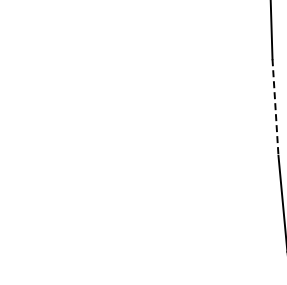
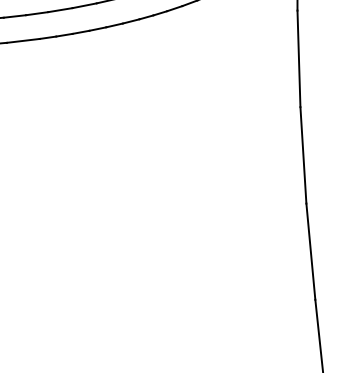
line: (275, 107) -> (303, 155), dashed -> solid

